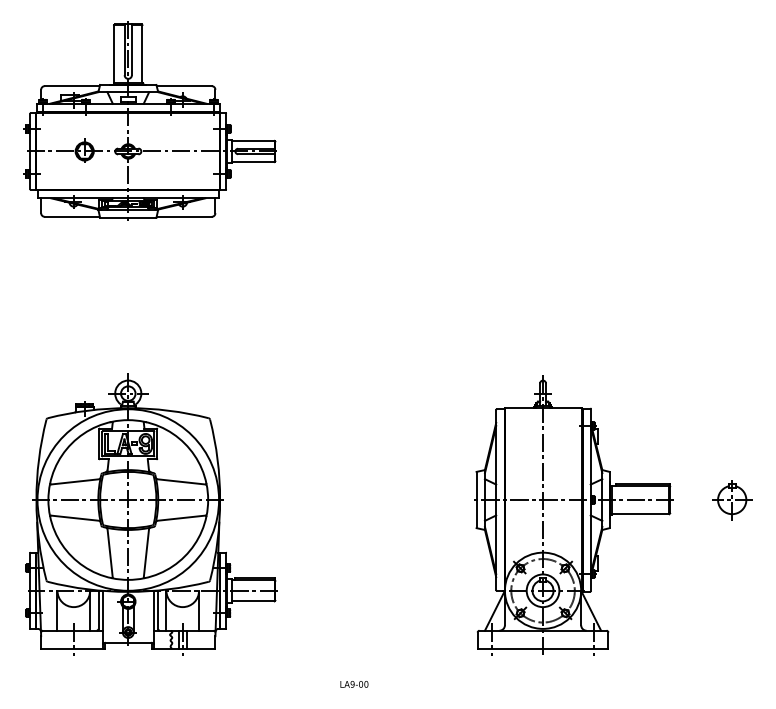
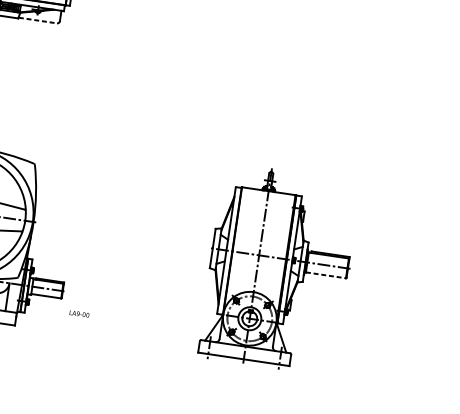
line: (185, 216) -> (38, 20), solid -> dashed
part: (732, 500) -> (391, 275), removed
line: (640, 514) -> (325, 275), solid -> dashed
text: (354, 684) -> (79, 314), moved

